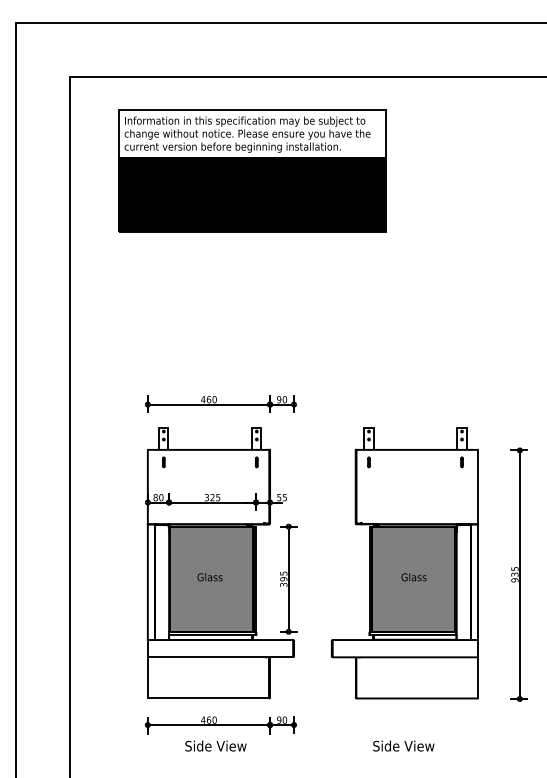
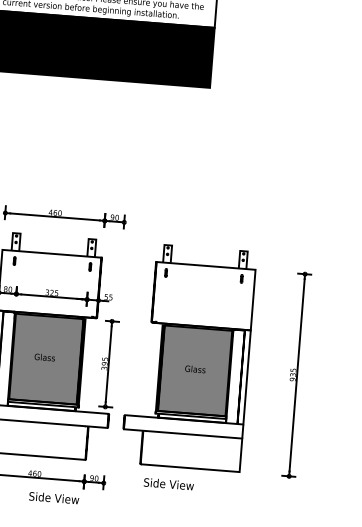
part: (404, 563) -> (188, 357), moved
text: (215, 745) -> (53, 497), moved
text: (403, 745) -> (168, 483), moved

